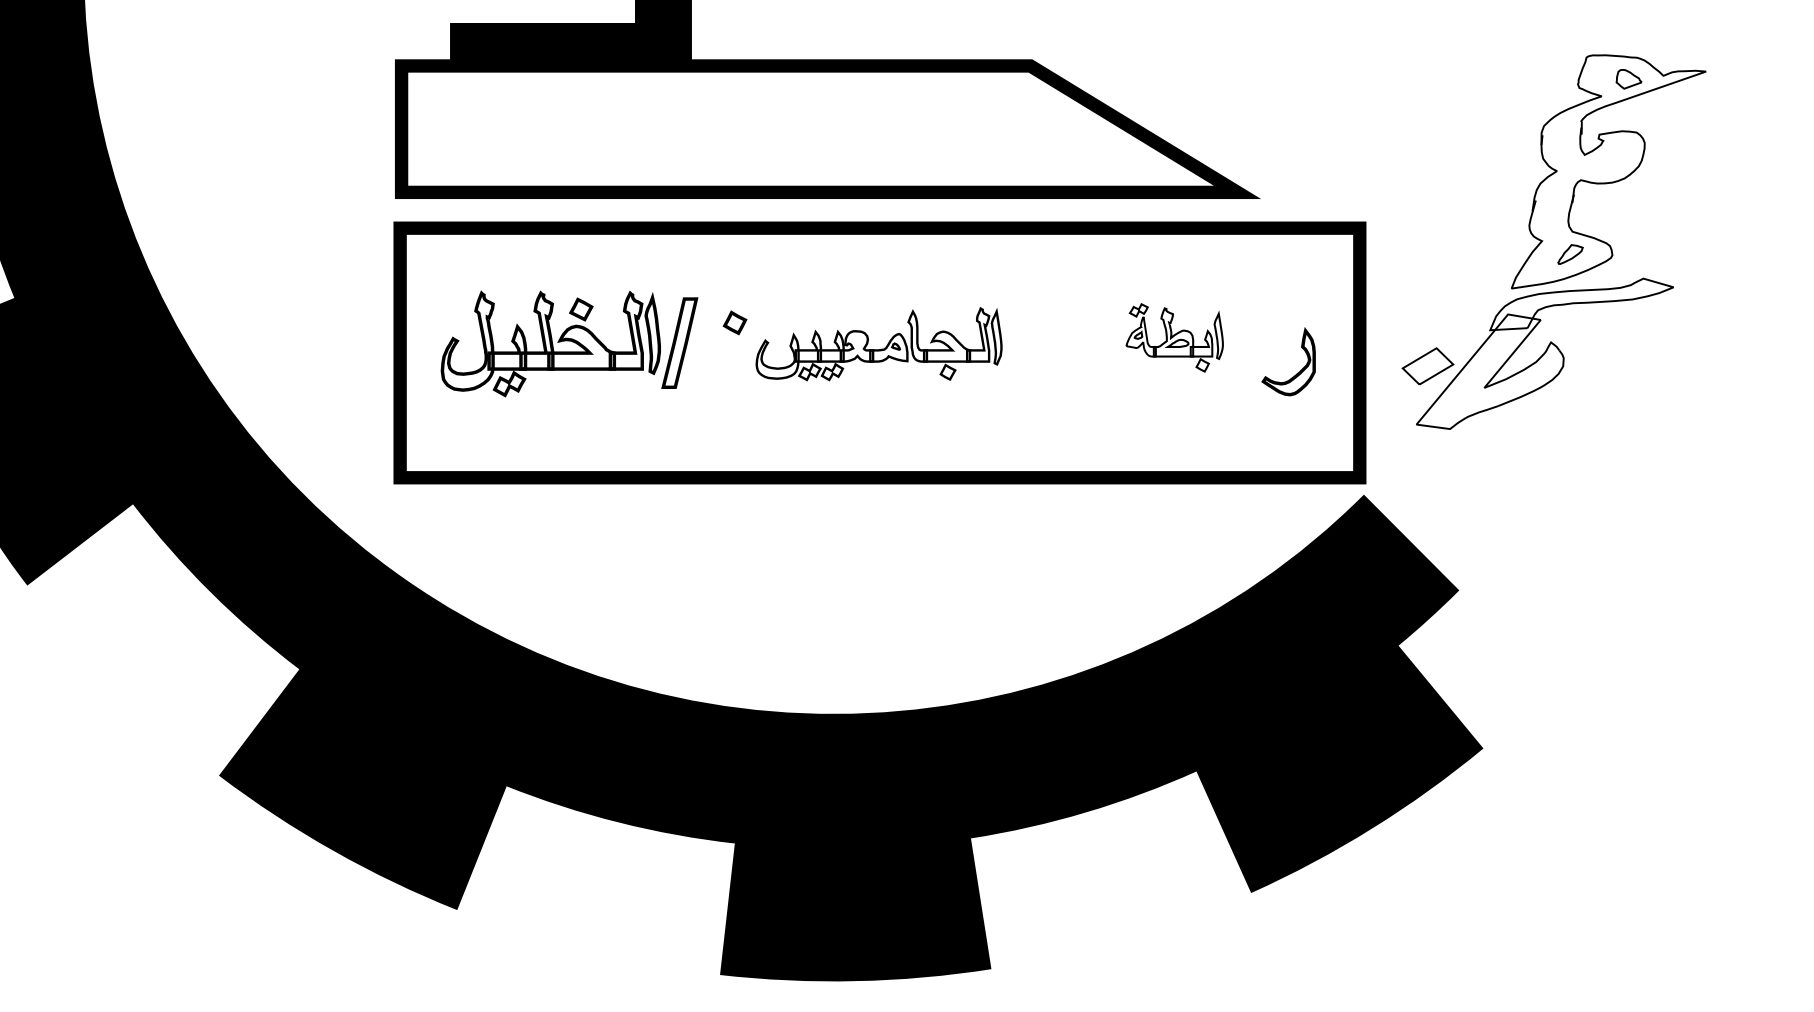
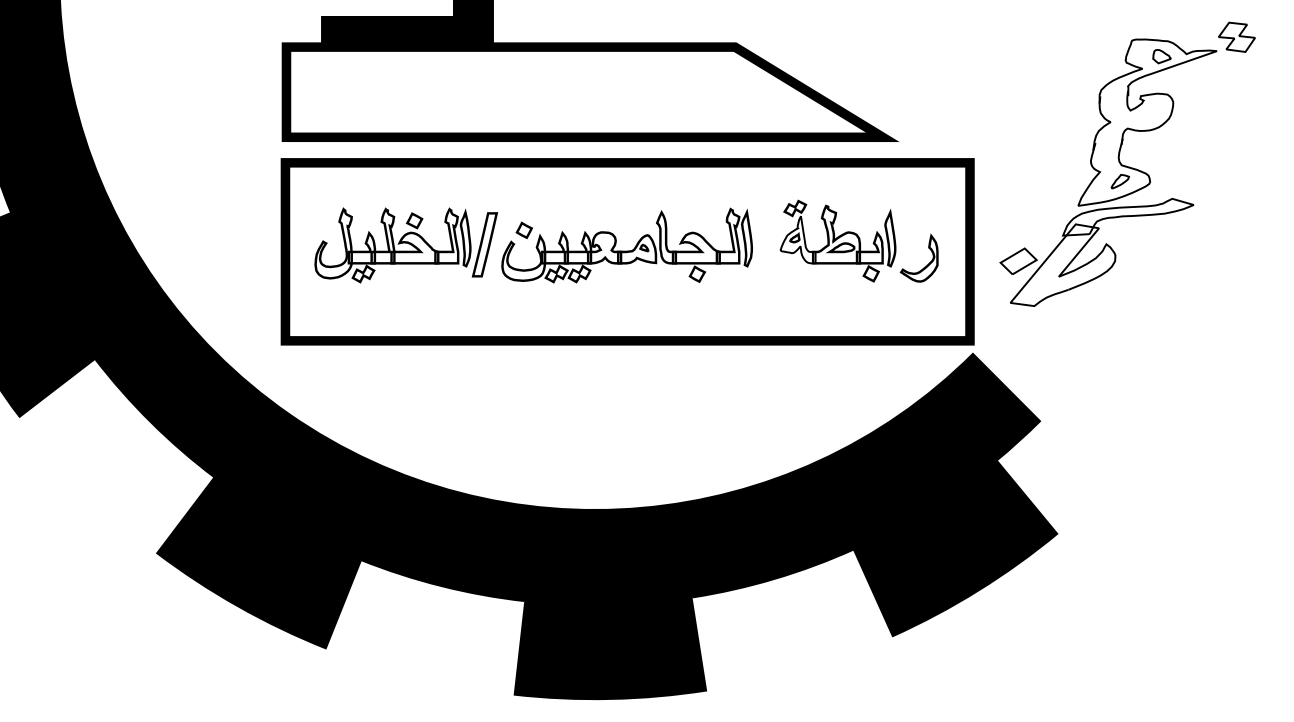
part: (1733, 51) -> (1236, 36), added
part: (1174, 337) -> (837, 240), size x1.67
part: (878, 344) -> (626, 245), size x1.43

